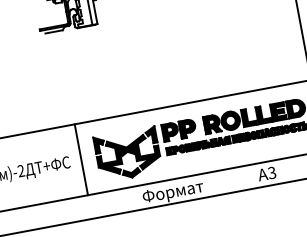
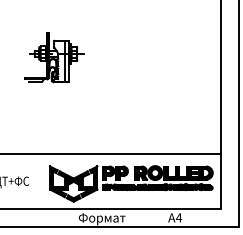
line: (80, 158) -> (37, 180), removed
text: (271, 172) -> (178, 217), A3 -> A4

